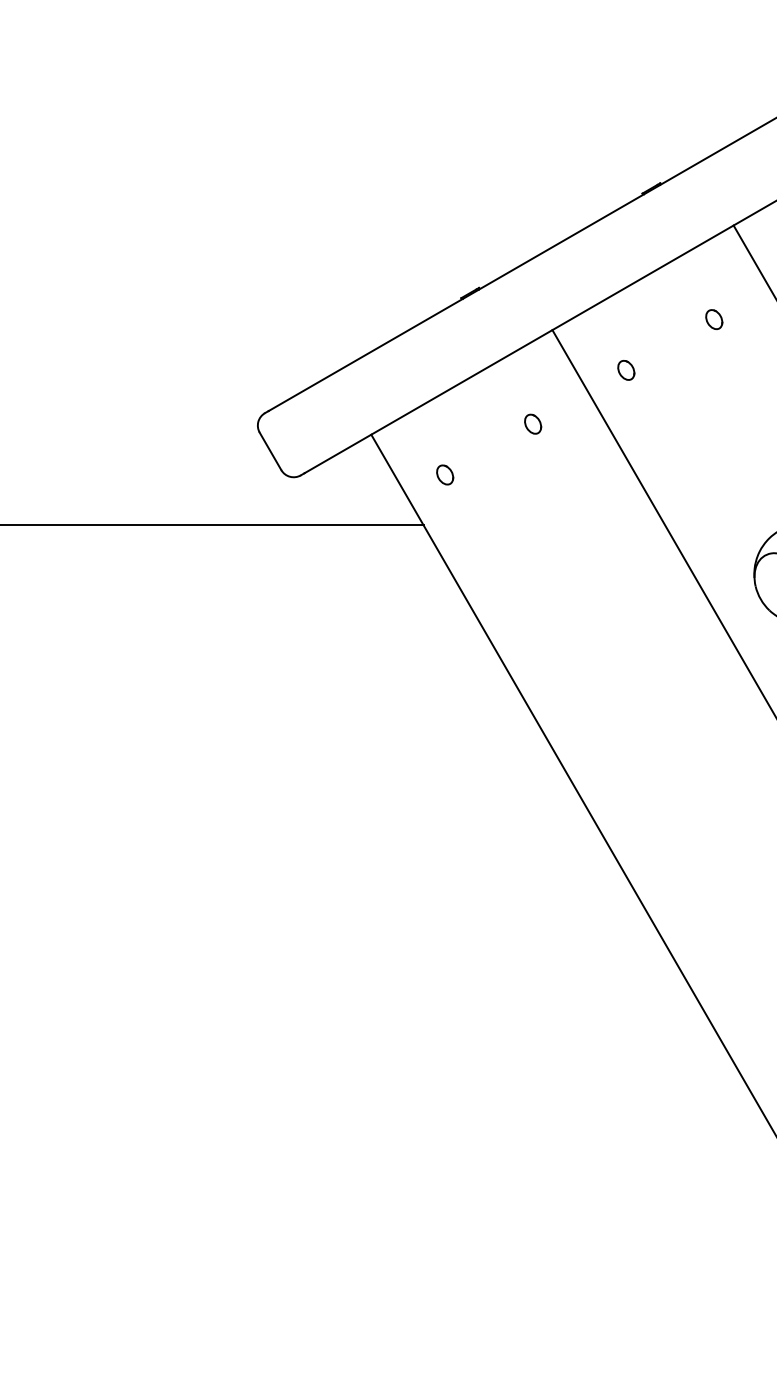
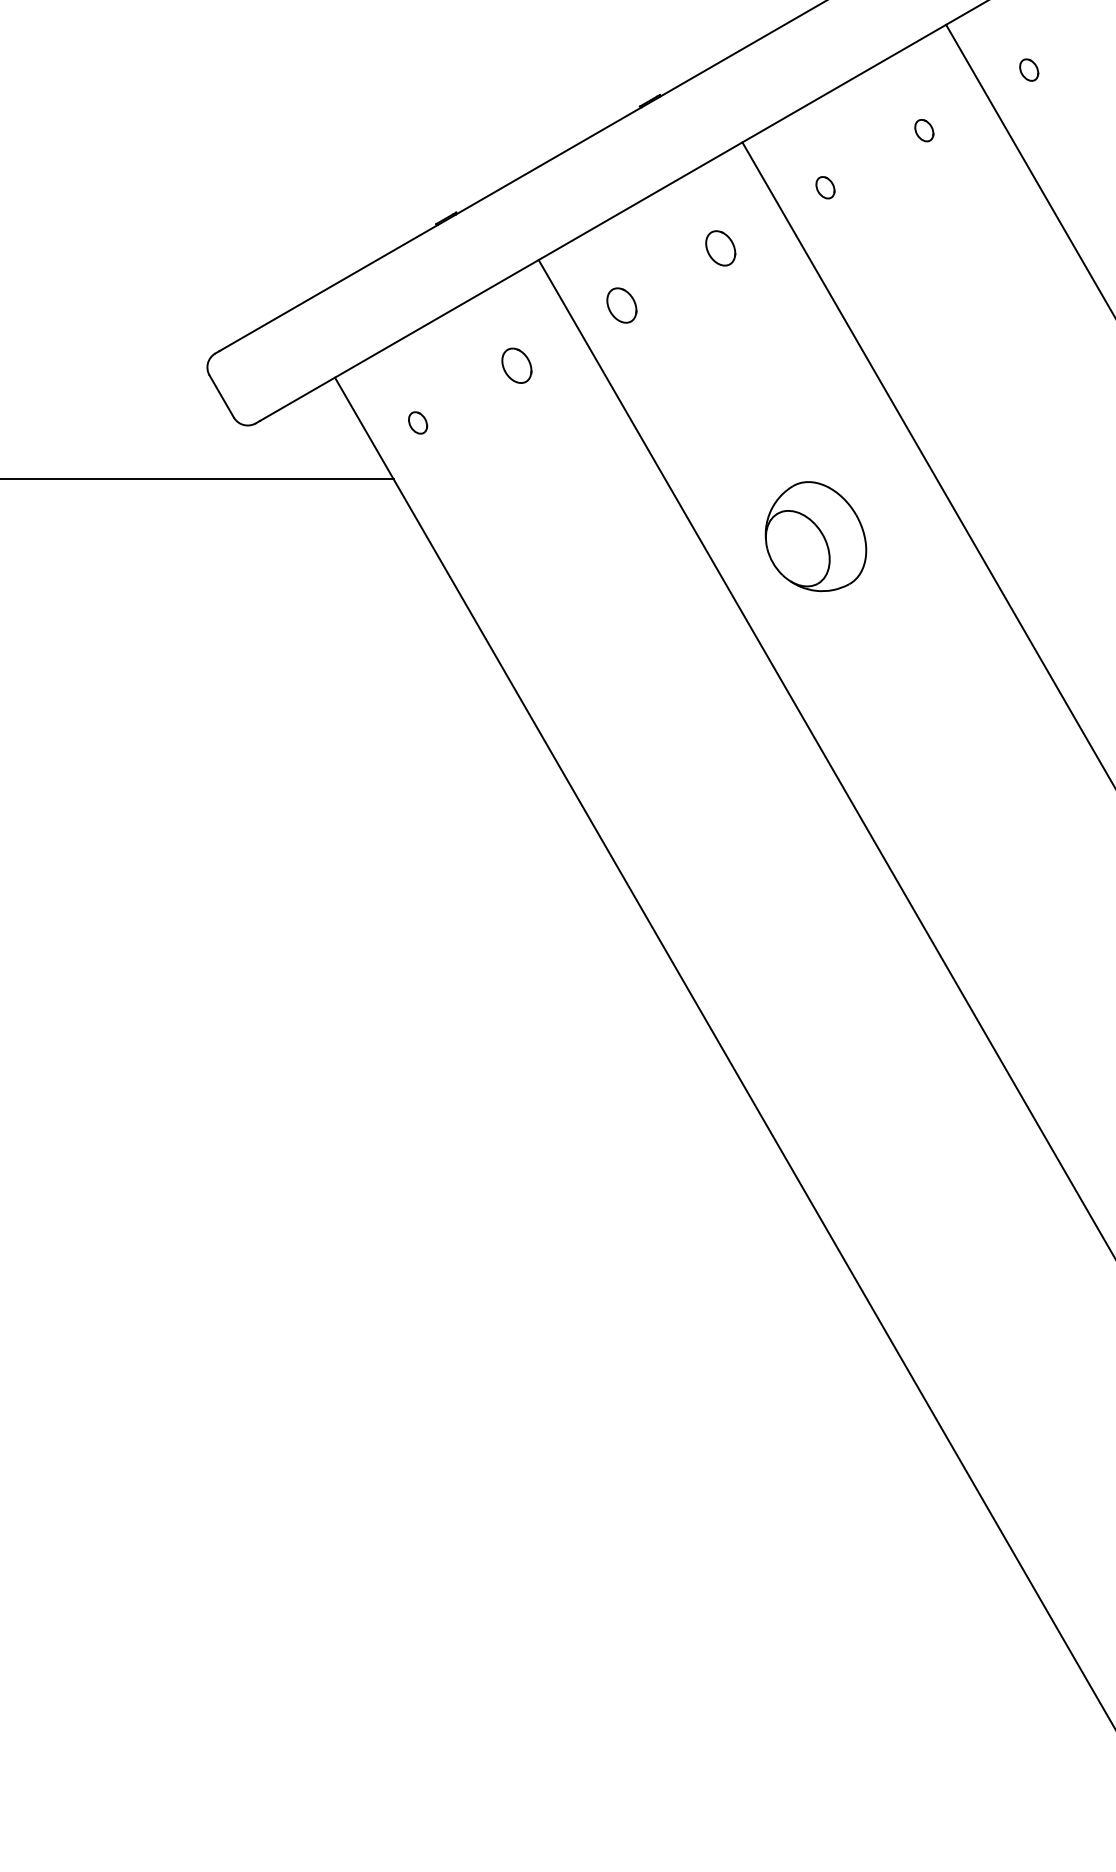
part: (714, 318) -> (720, 247), size x1.6
part: (626, 369) -> (621, 304), size x1.6
part: (532, 423) -> (516, 365), size x1.6

